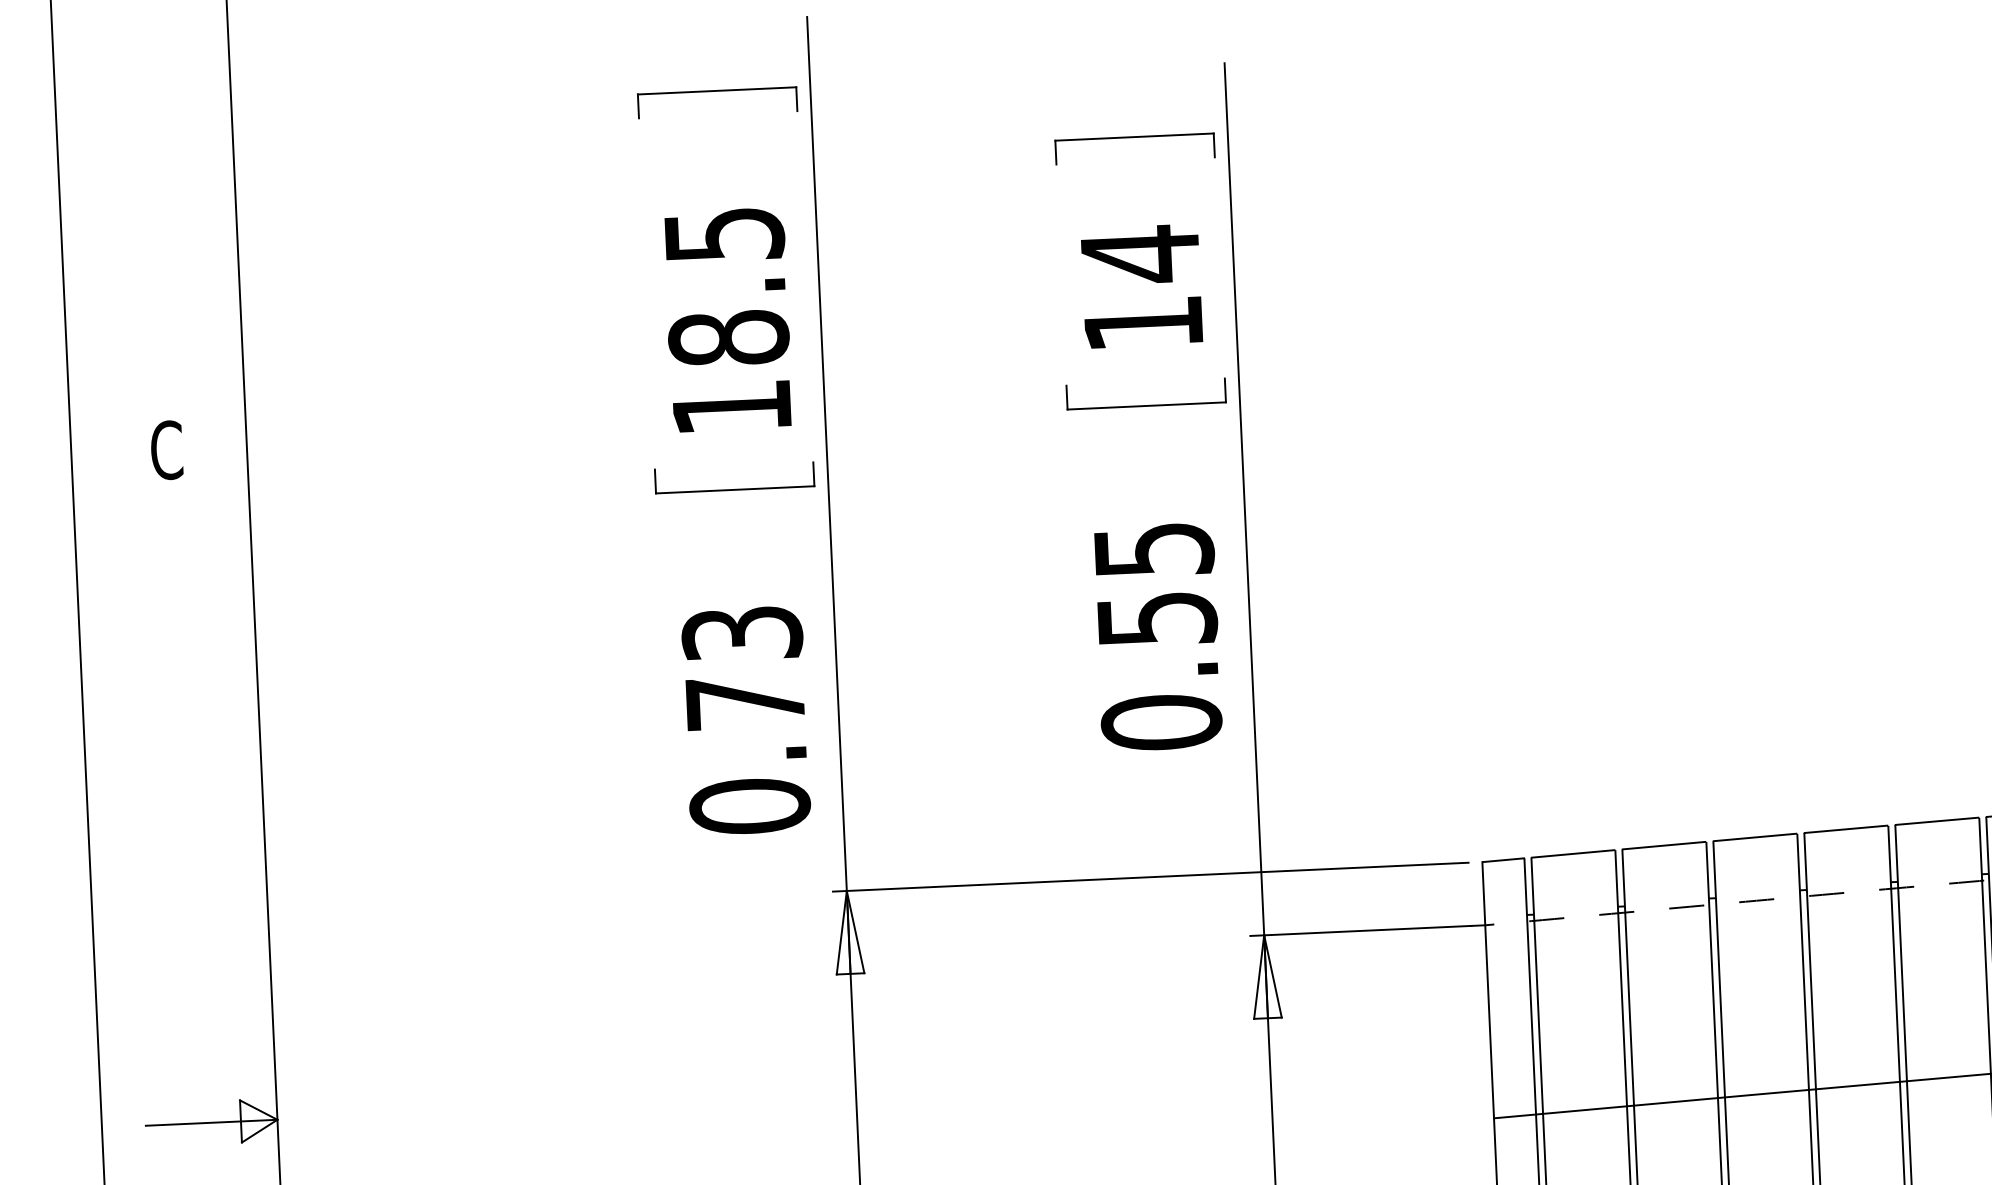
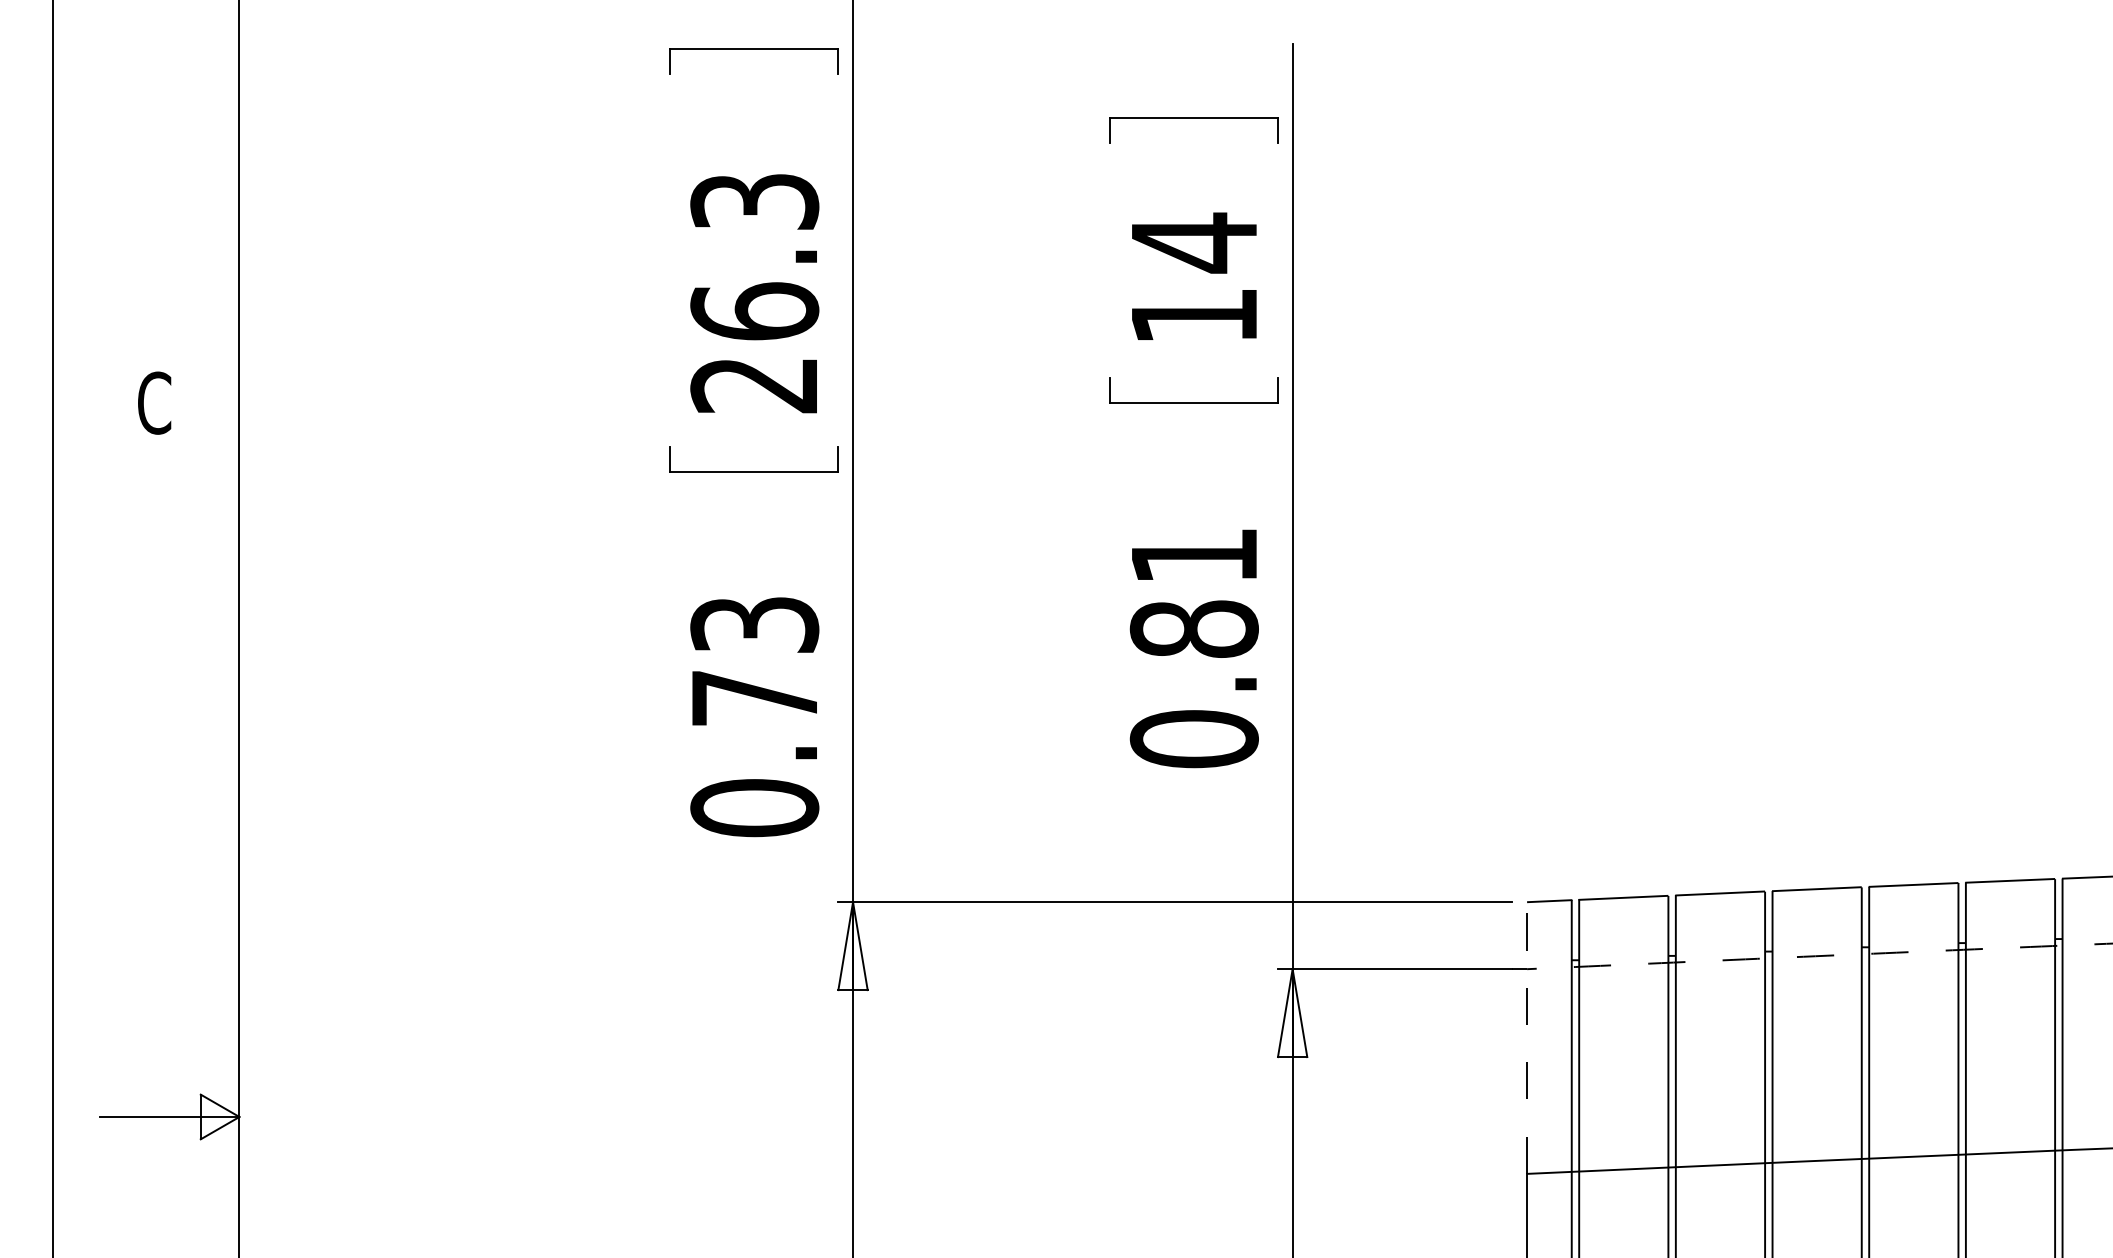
text: (727, 321) -> (754, 293), 18.5 -> 26.3
text: (1154, 585) -> (1193, 593), 0.55 -> 0.81
line: (1488, 990) -> (1527, 1038), solid -> dashed

